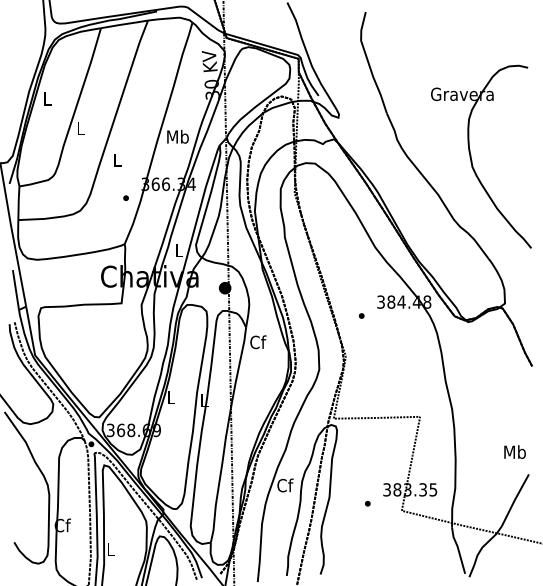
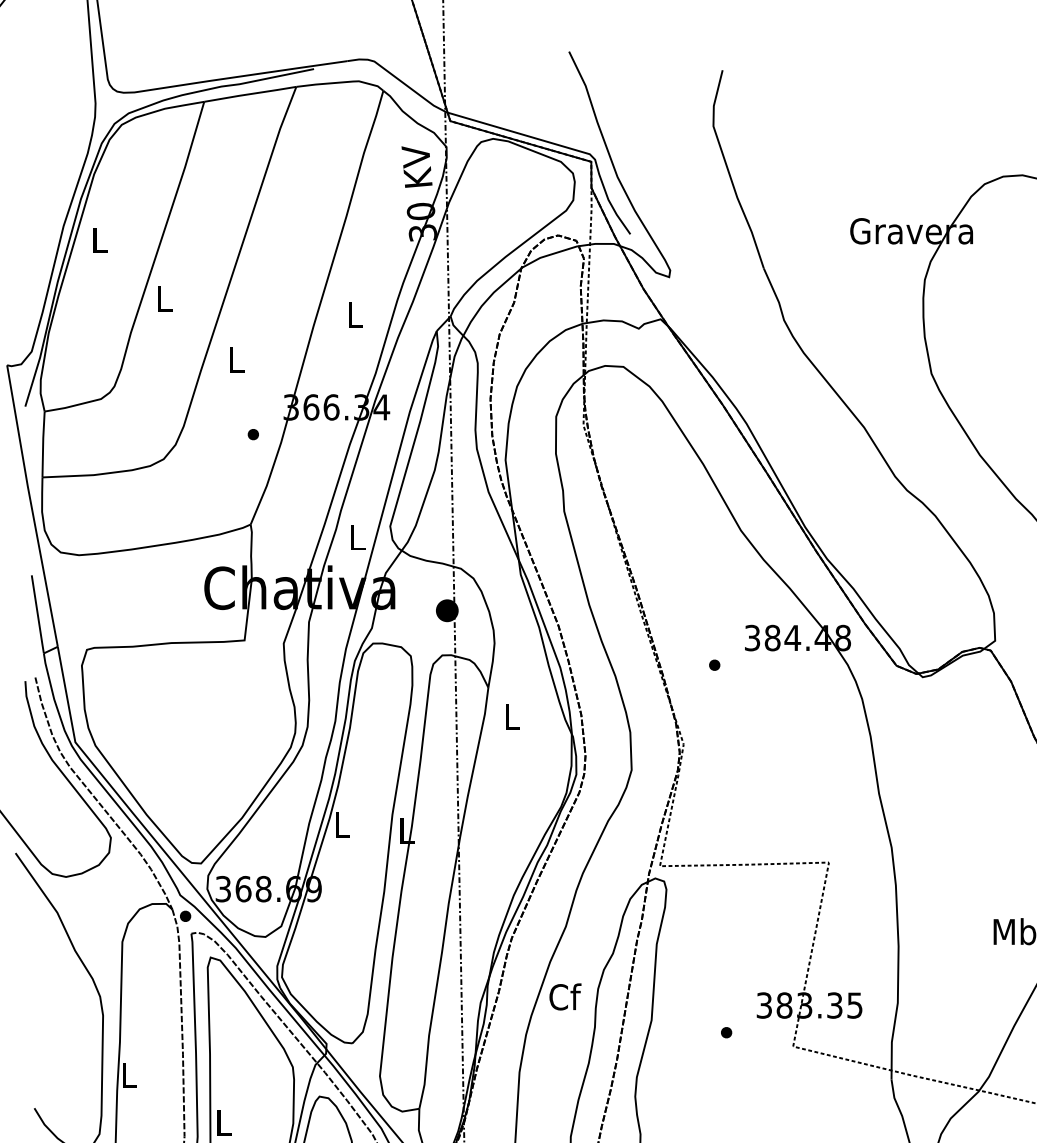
text: (177, 136) -> (354, 313), Mb -> L
text: (258, 342) -> (512, 717), Cf -> L
text: (62, 525) -> (128, 1075), Cf -> L

